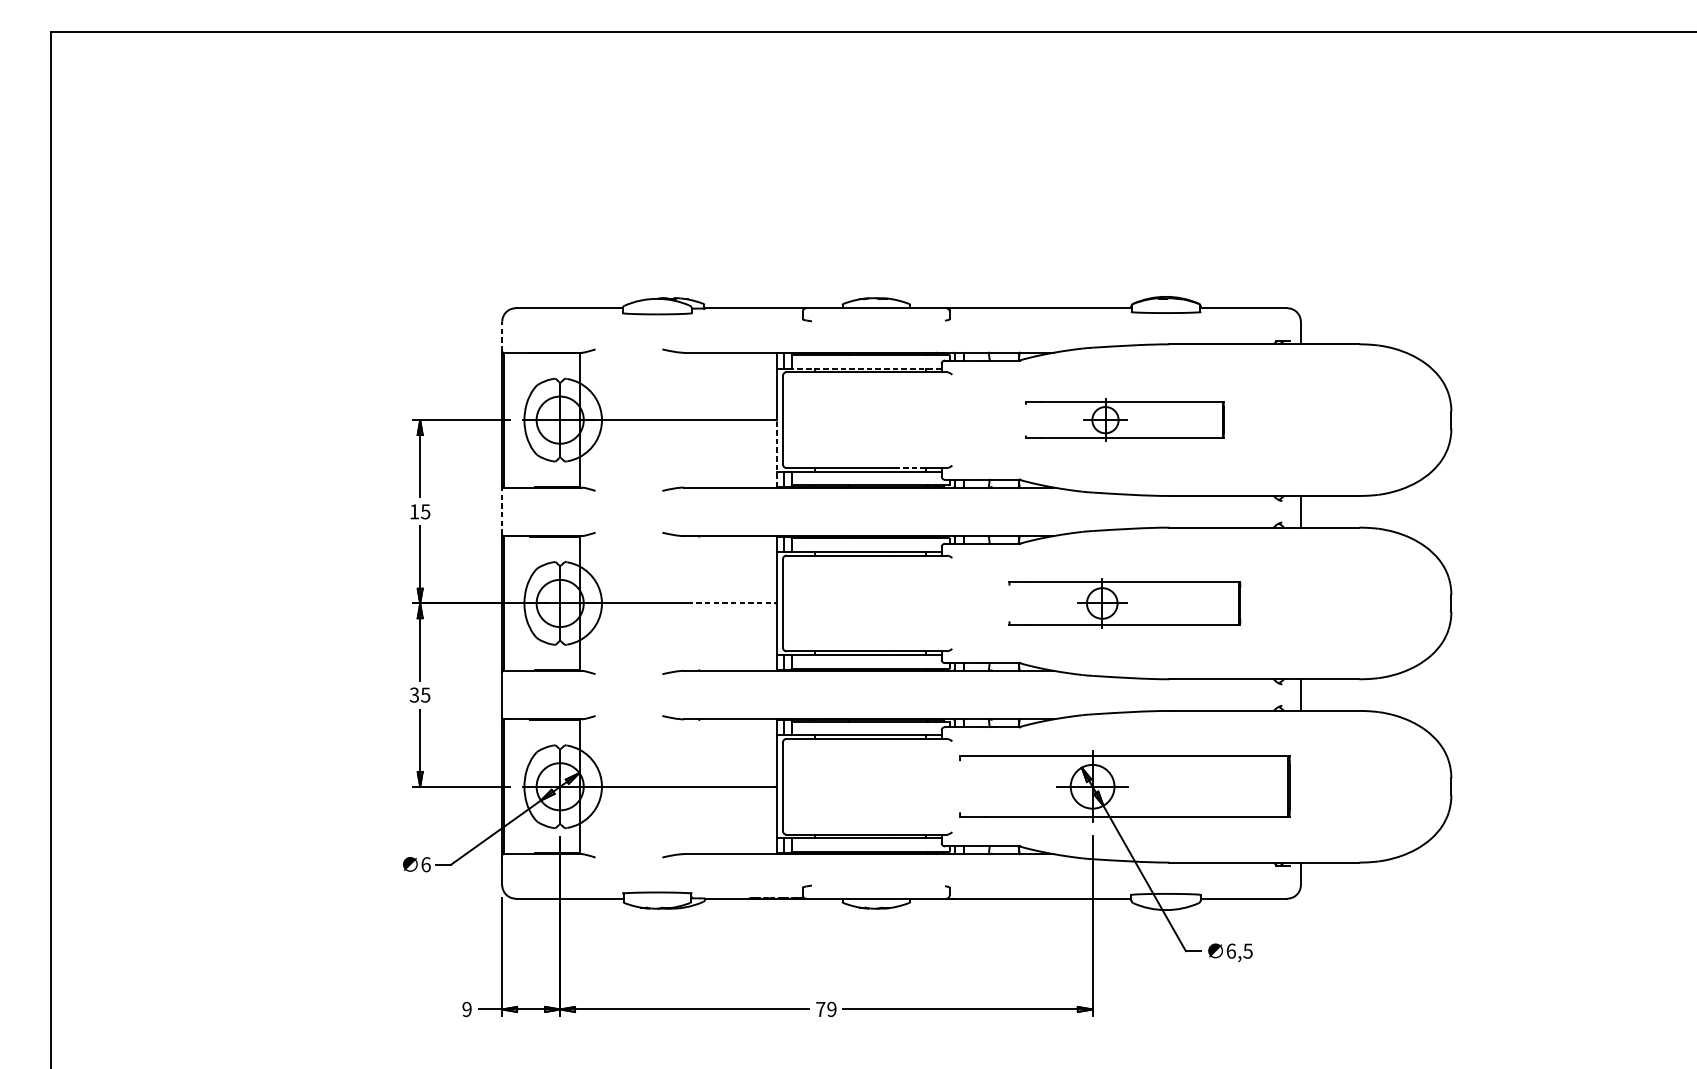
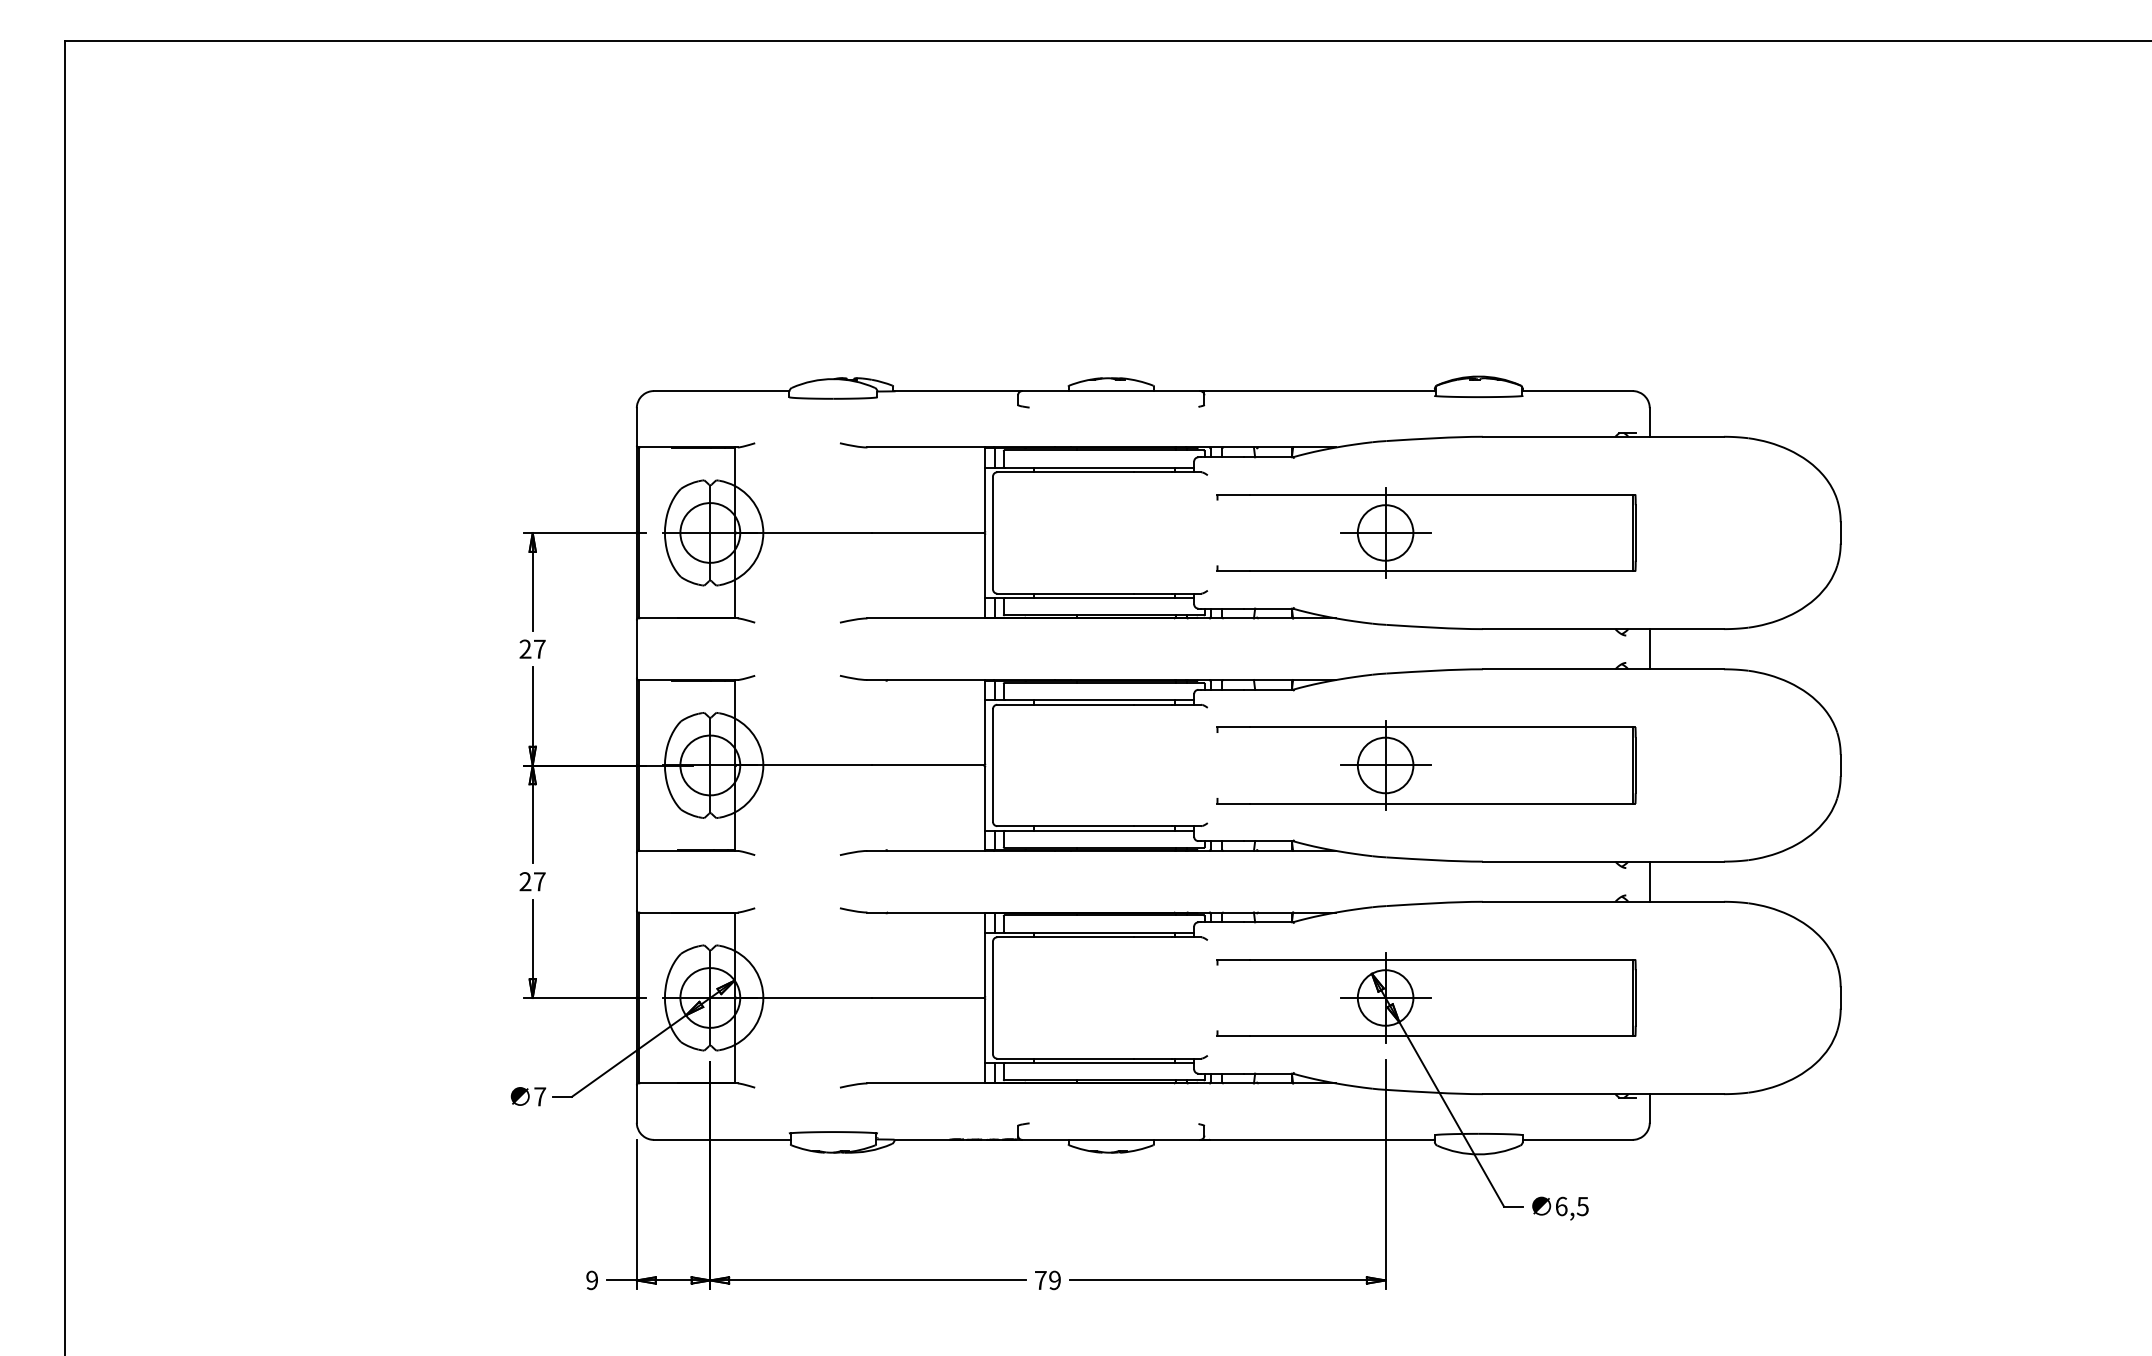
line: (501, 337) -> (636, 427), dashed -> solid
line: (867, 368) -> (1099, 467), dashed -> solid
part: (1124, 419) -> (1426, 532), size x1.67
line: (777, 454) -> (985, 576), dashed -> solid
line: (908, 467) -> (1152, 593), dashed -> solid
text: (420, 511) -> (532, 648), 15 -> 27
line: (501, 511) -> (636, 648), dashed -> solid
line: (731, 603) -> (927, 765), dashed -> solid
part: (1124, 603) -> (1426, 765), size x1.43
text: (420, 694) -> (532, 881), 35 -> 27
text: (426, 864) -> (540, 1096), 6 -> 7

